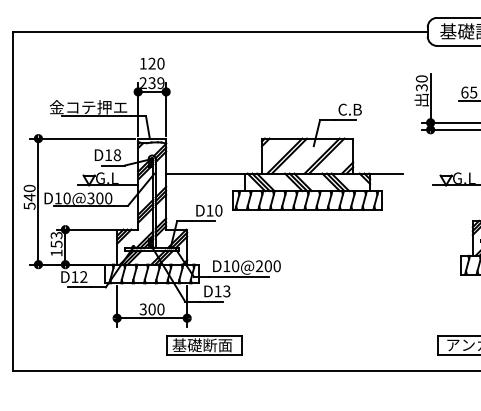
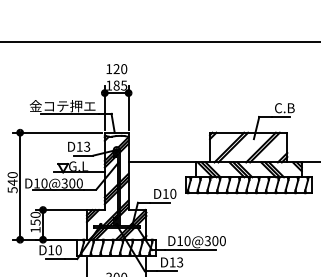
text: (151, 82) -> (116, 85), 239 -> 185
text: (117, 154) -> (87, 146), D18 -> D13
text: (56, 235) -> (35, 214), 153 -> 150
text: (259, 266) -> (207, 241), D10@200 -> D10@300
text: (83, 276) -> (58, 249), D12 -> D10

